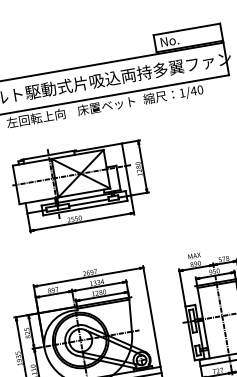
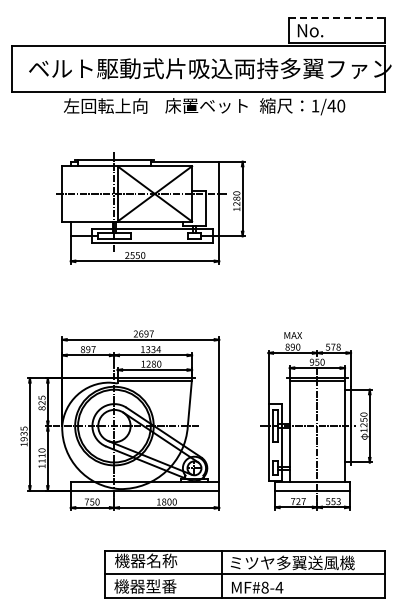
line: (187, 29) -> (337, 18), solid -> dashed
line: (88, 202) -> (158, 236), removed

